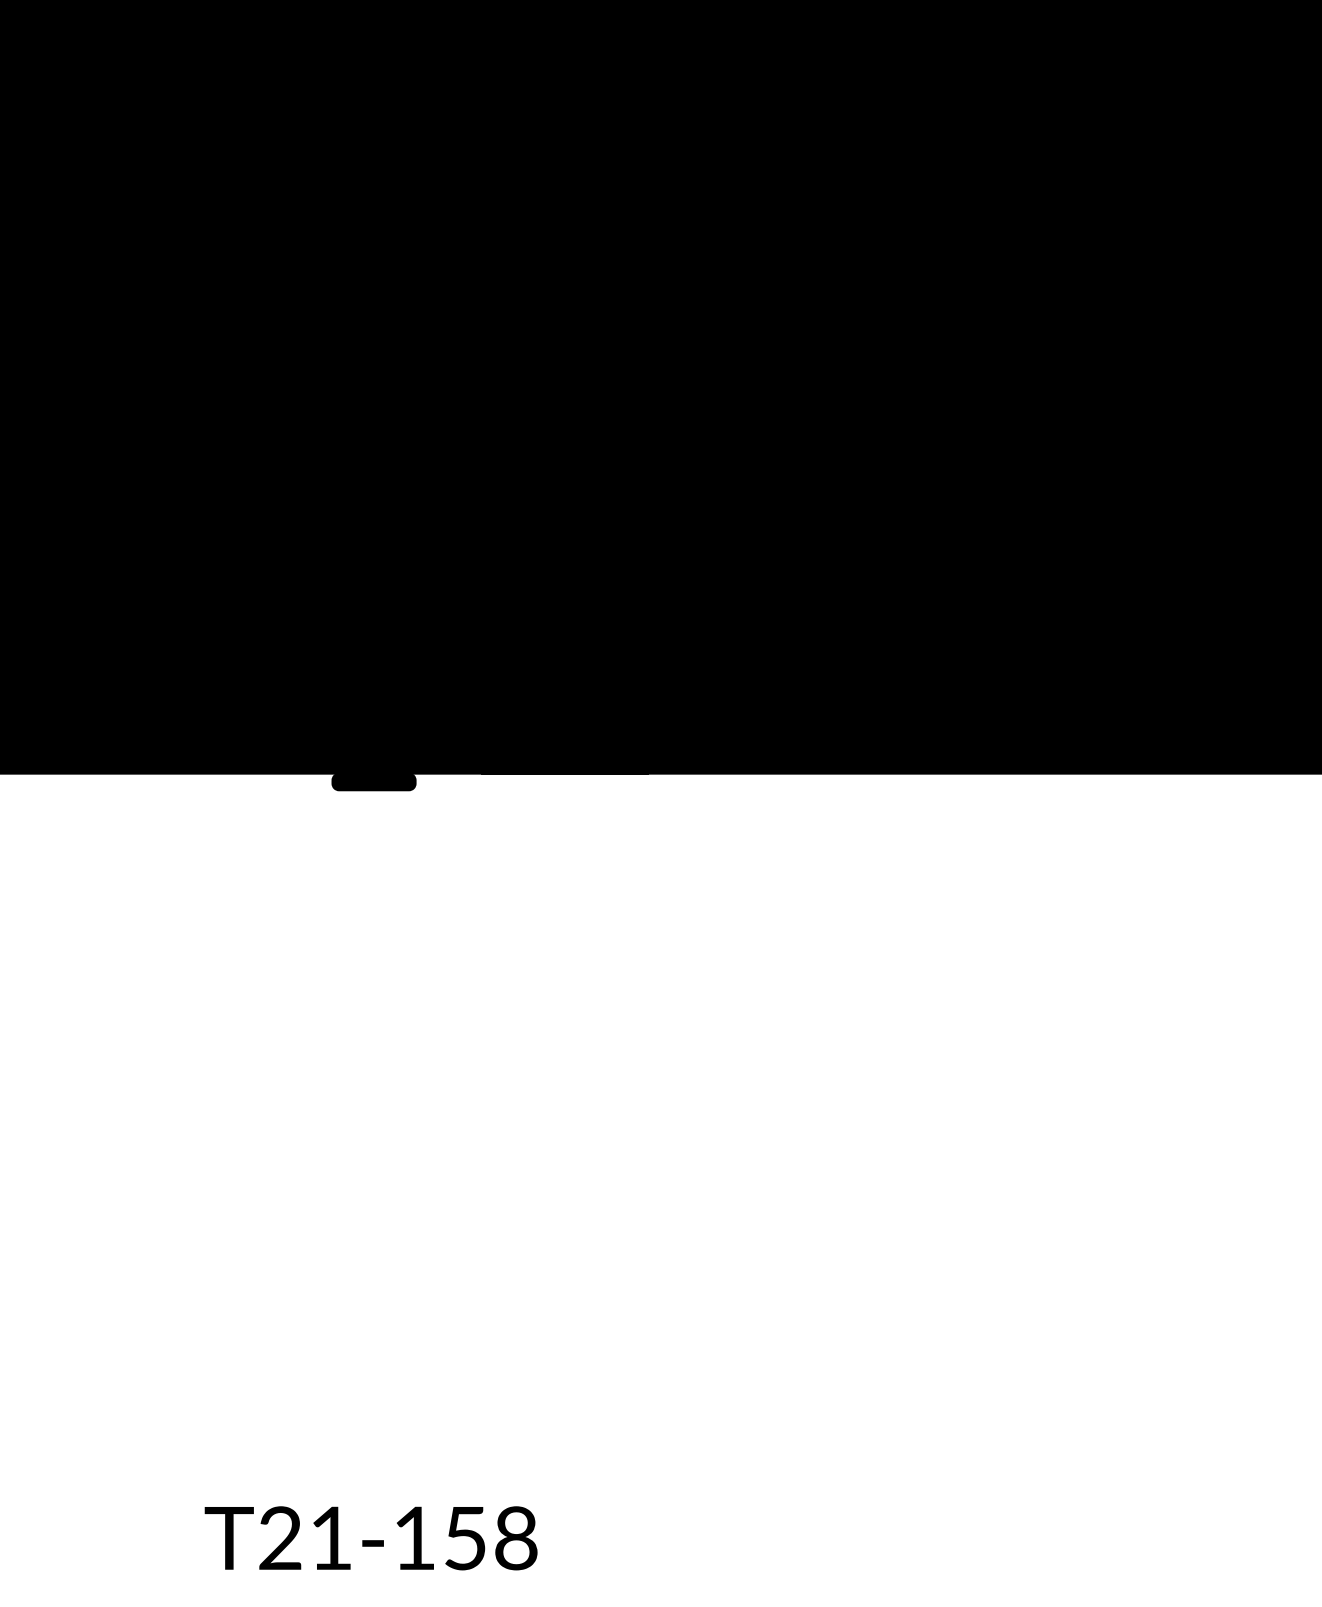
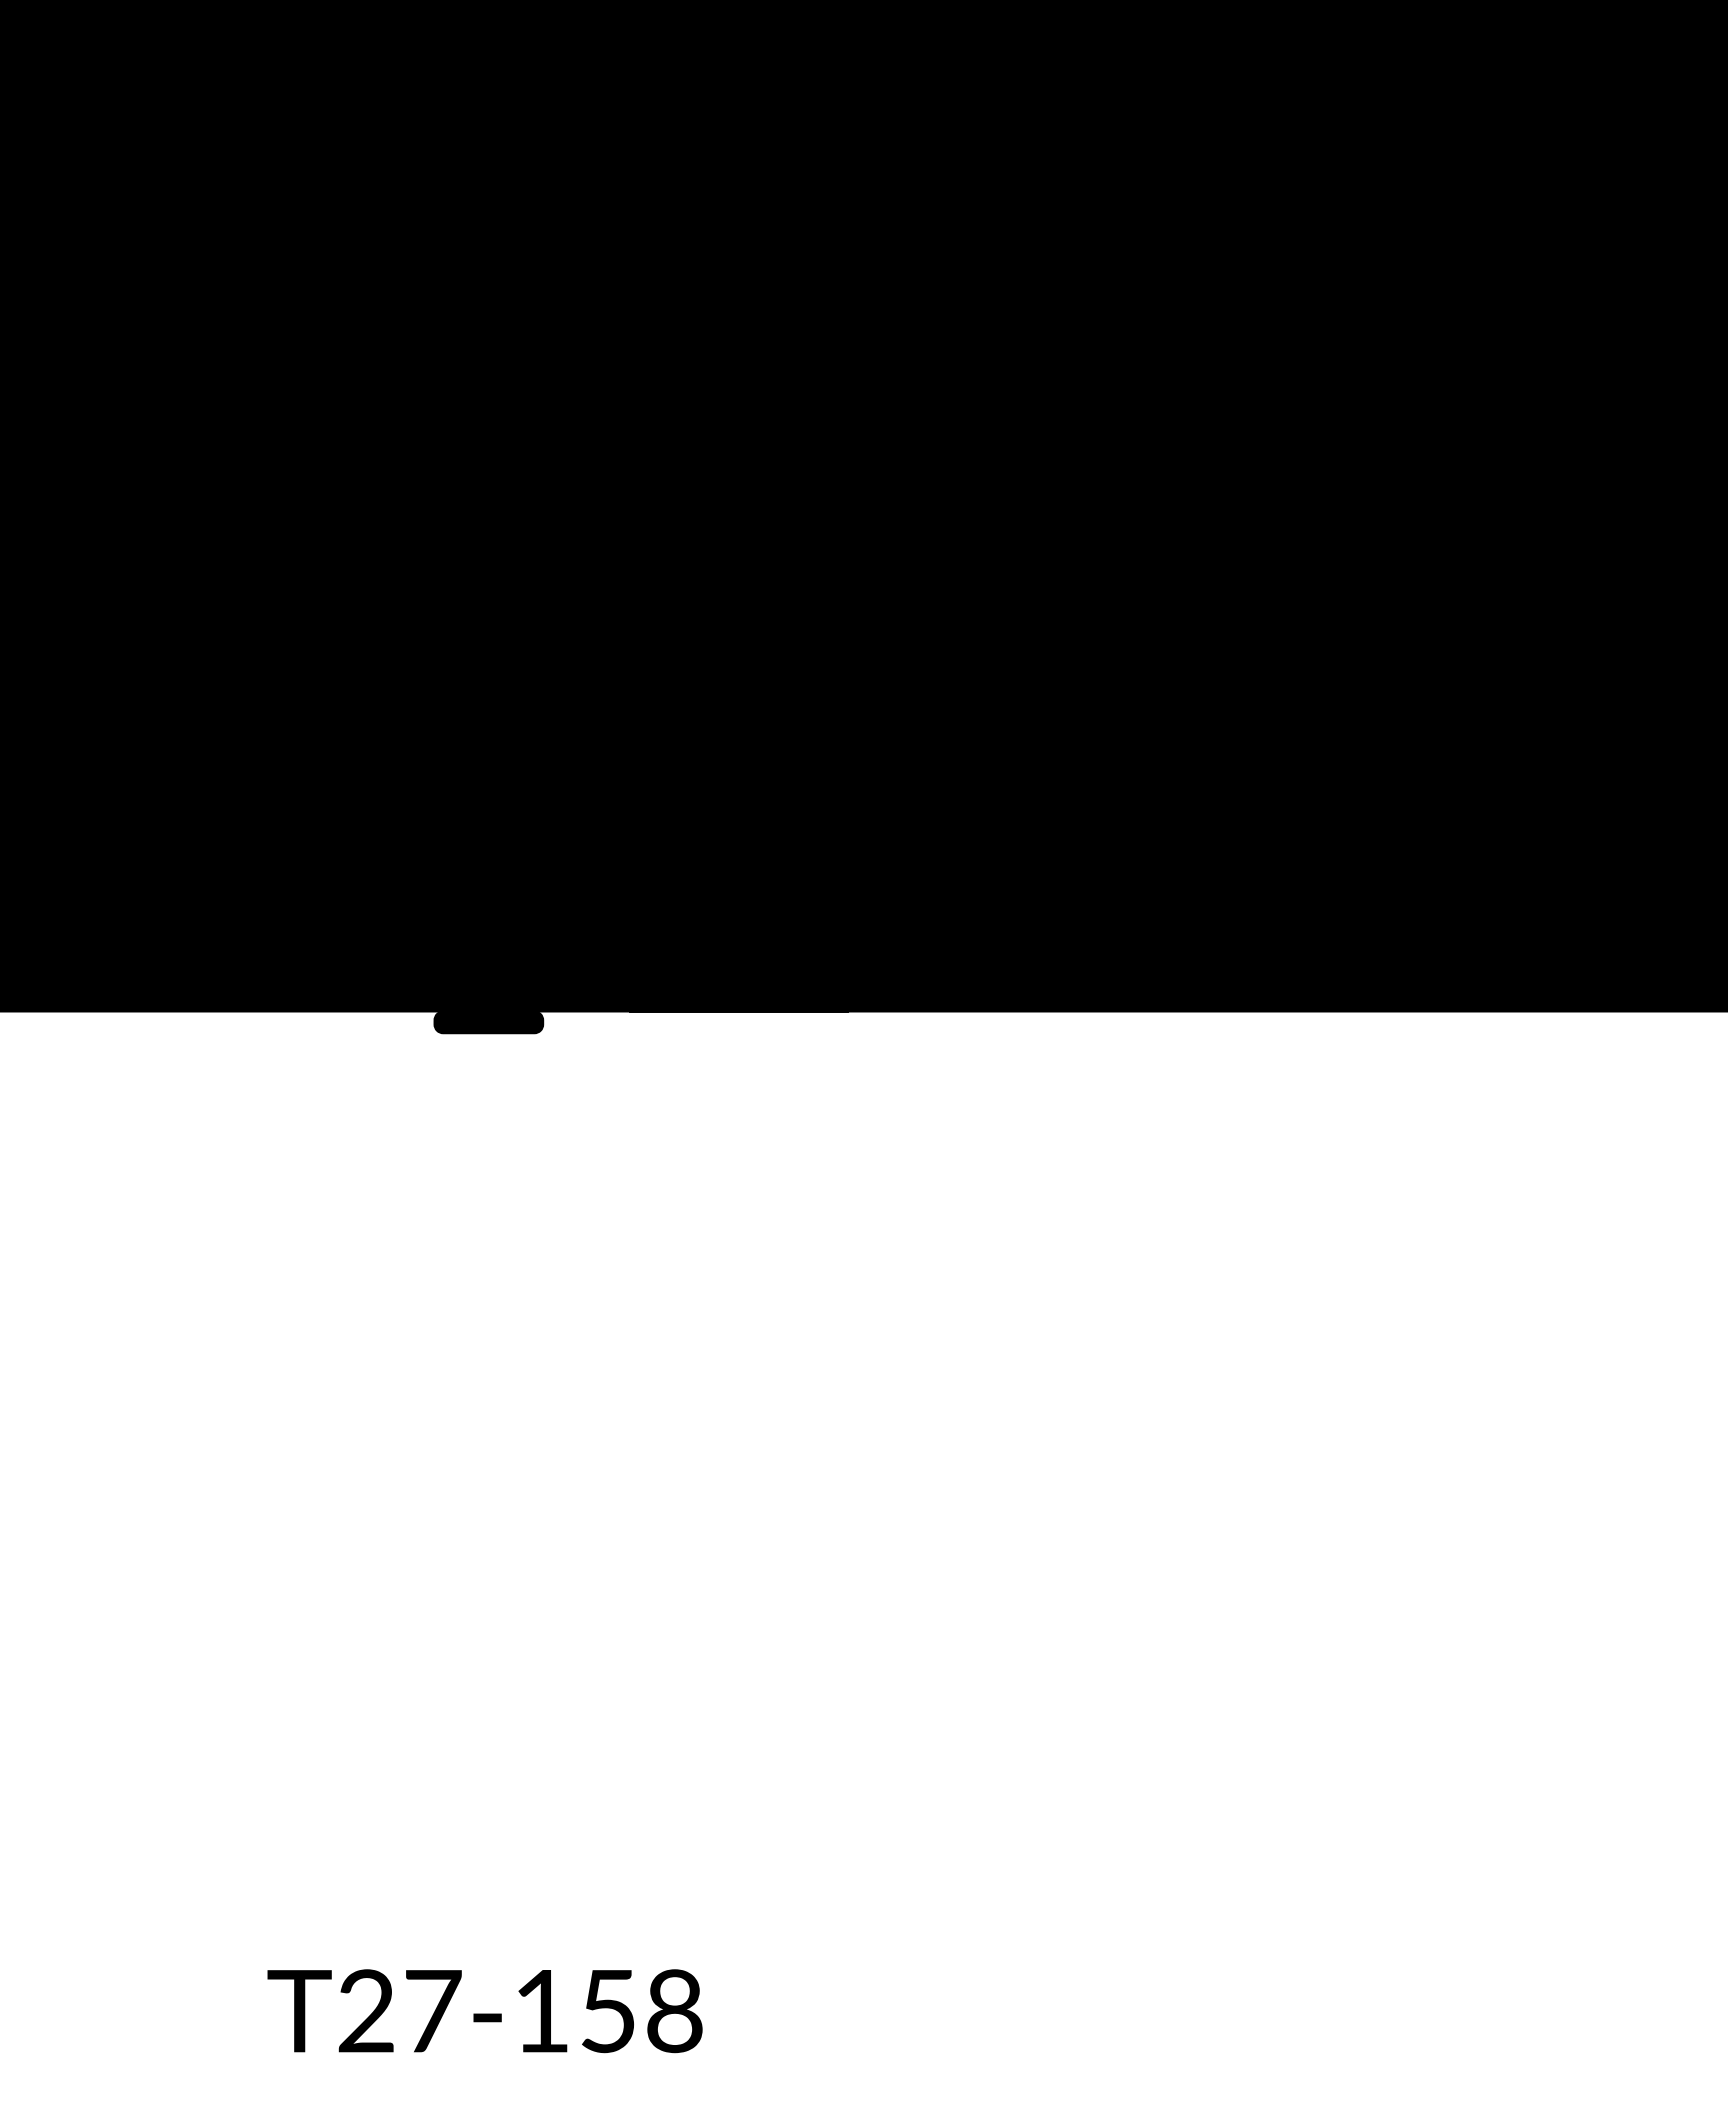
text: (331, 1538) -> (433, 2011), T21-158 -> T27-158

